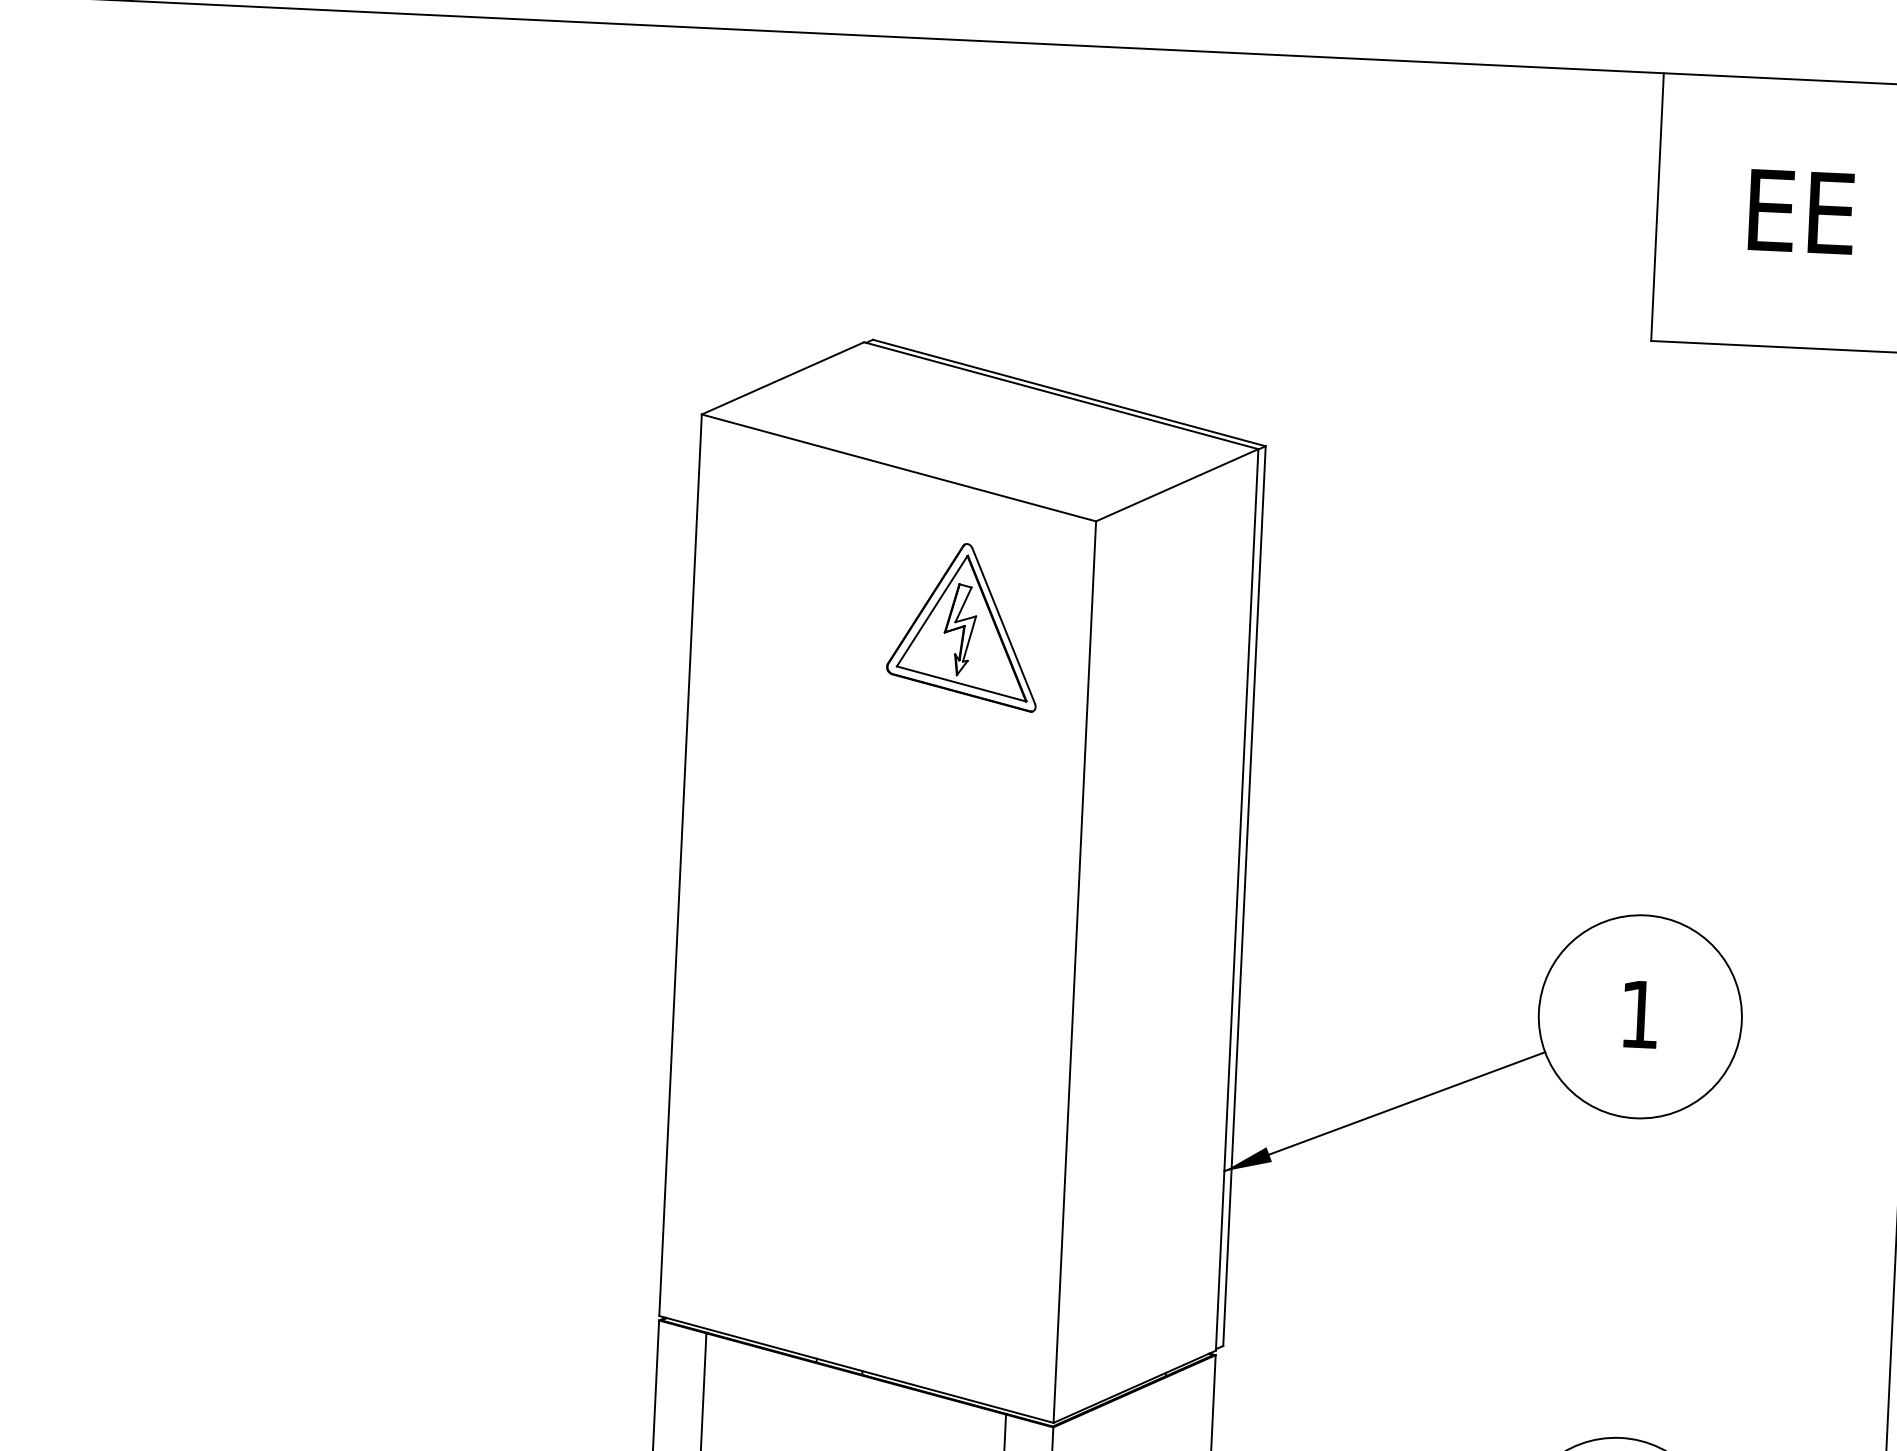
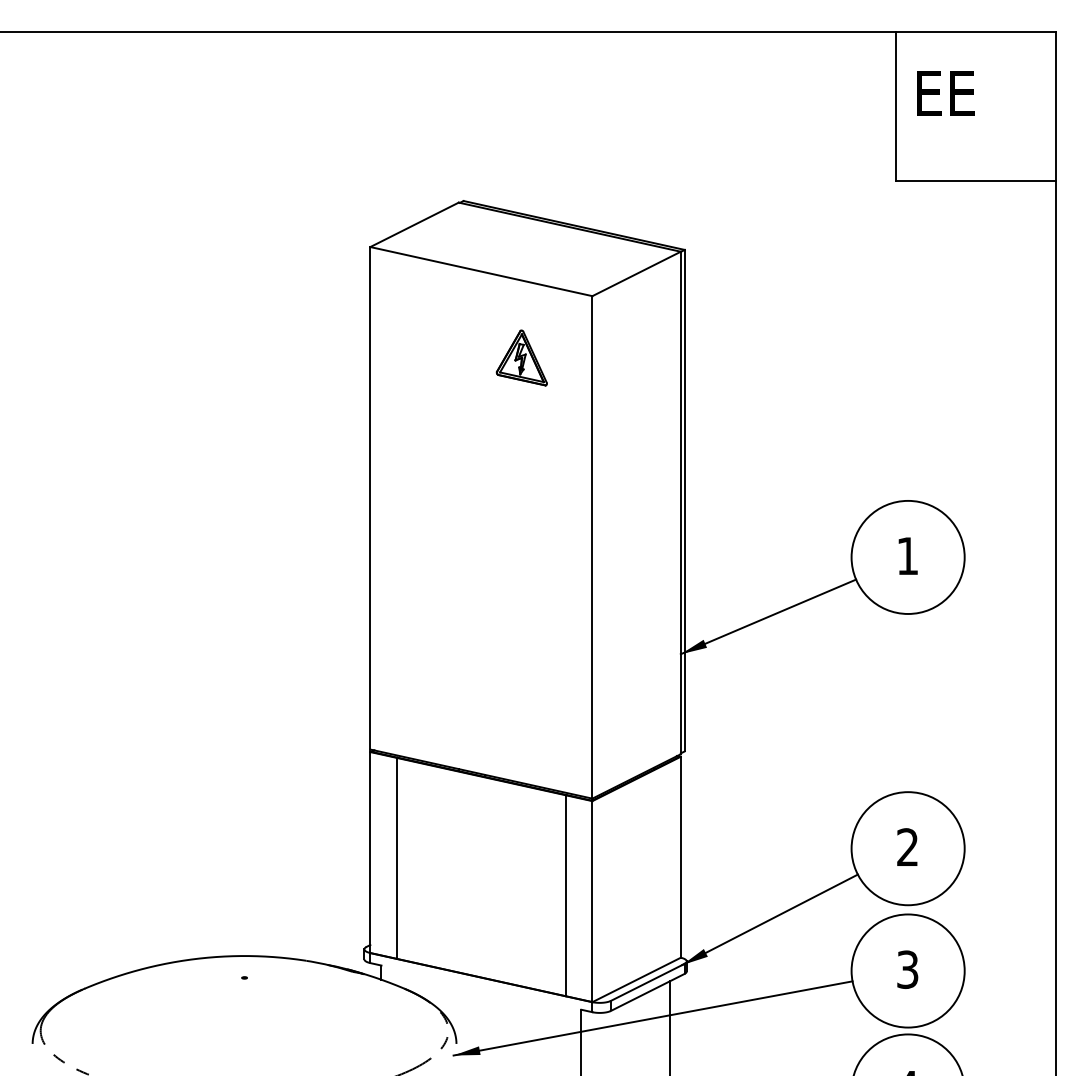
text: (1801, 211) -> (945, 93), moved
part: (963, 625) -> (521, 357), size x0.6

